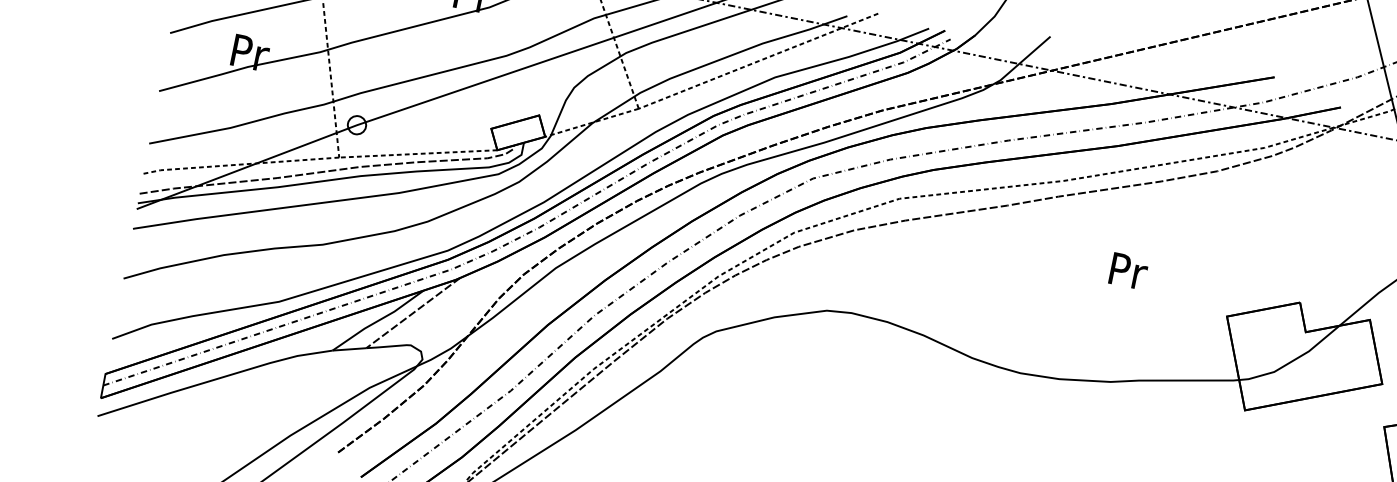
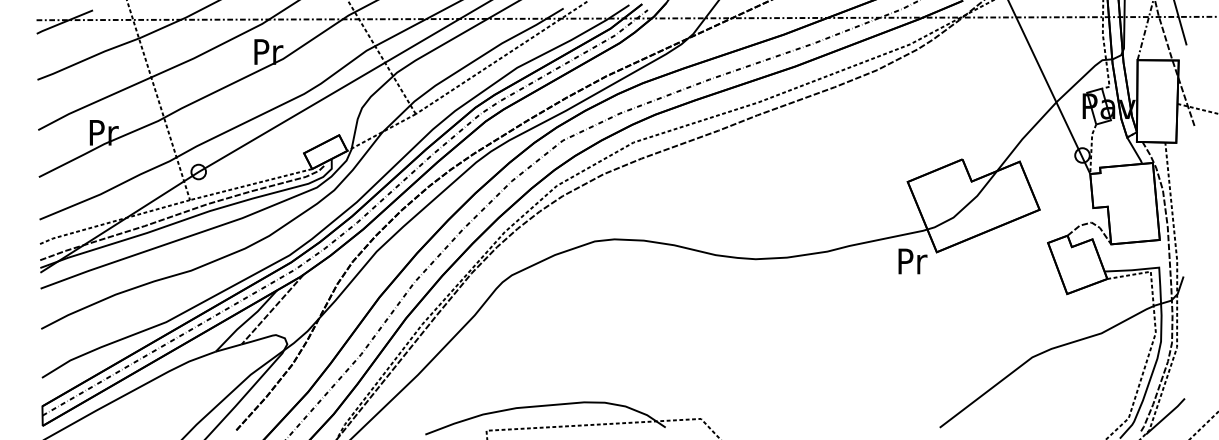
text: (1128, 271) -> (912, 261), moved

